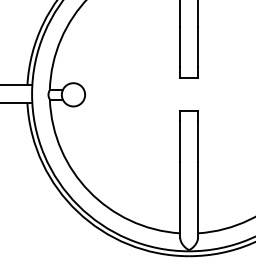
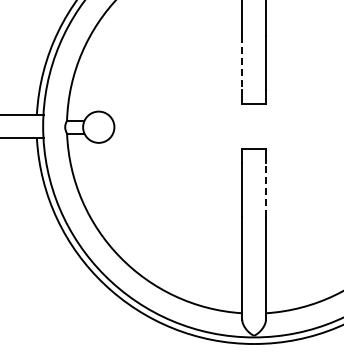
line: (180, 47) -> (242, 63), solid -> dashed
line: (198, 141) -> (266, 189), solid -> dashed

